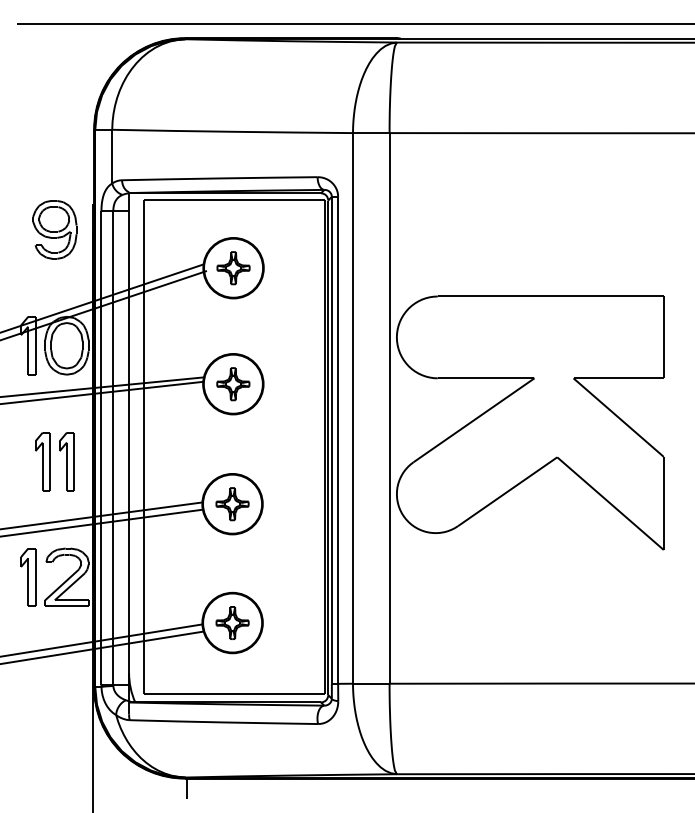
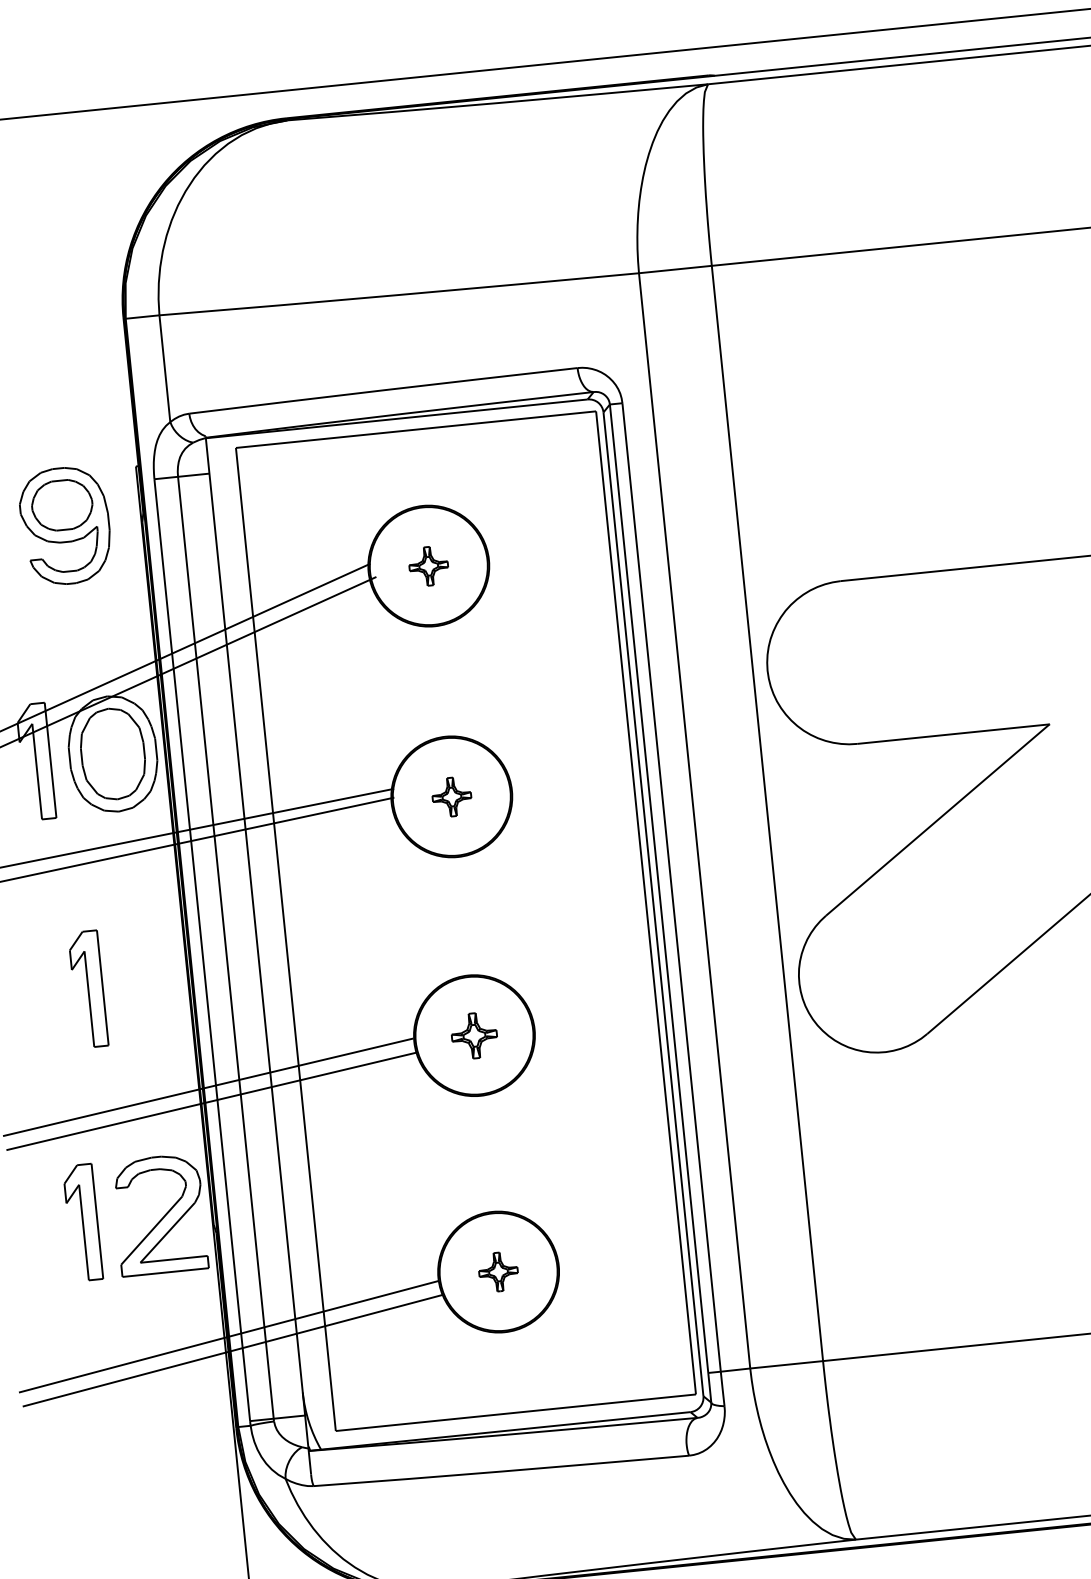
part: (233, 268) -> (428, 566), size x0.6
part: (233, 384) -> (452, 797), size x0.6
part: (66, 461) -> (135, 984), removed
part: (232, 504) -> (474, 1036), size x0.7
part: (232, 622) -> (498, 1271), size x0.6

